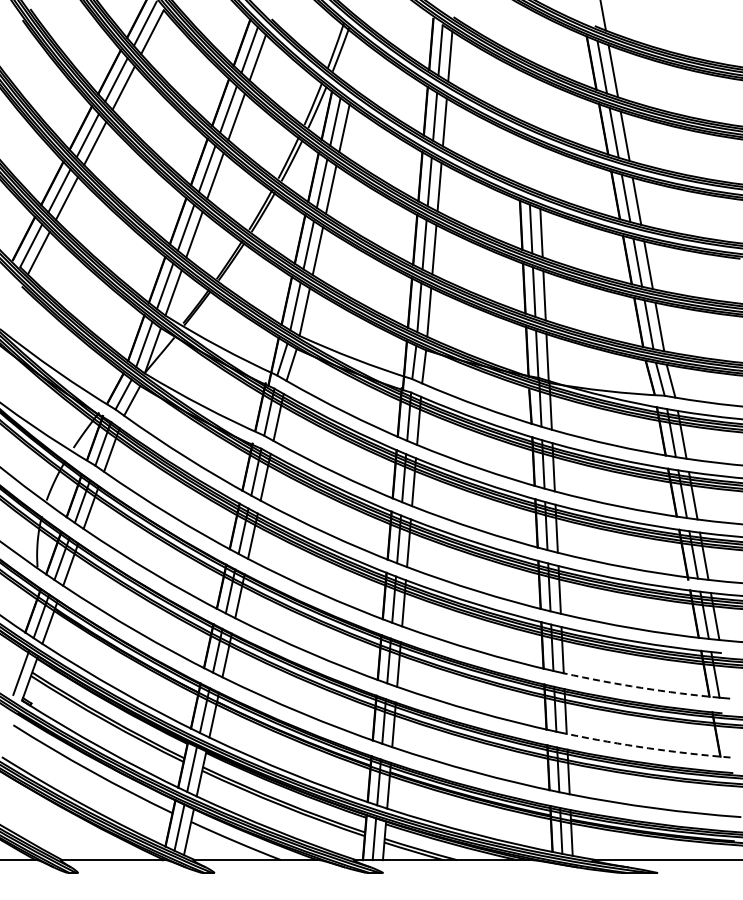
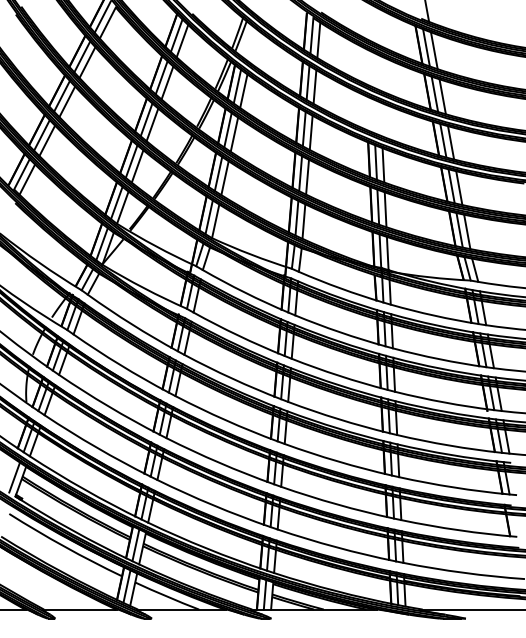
arc: (641, 687) -> (454, 487), dashed -> solid
arc: (648, 748) -> (459, 530), dashed -> solid

